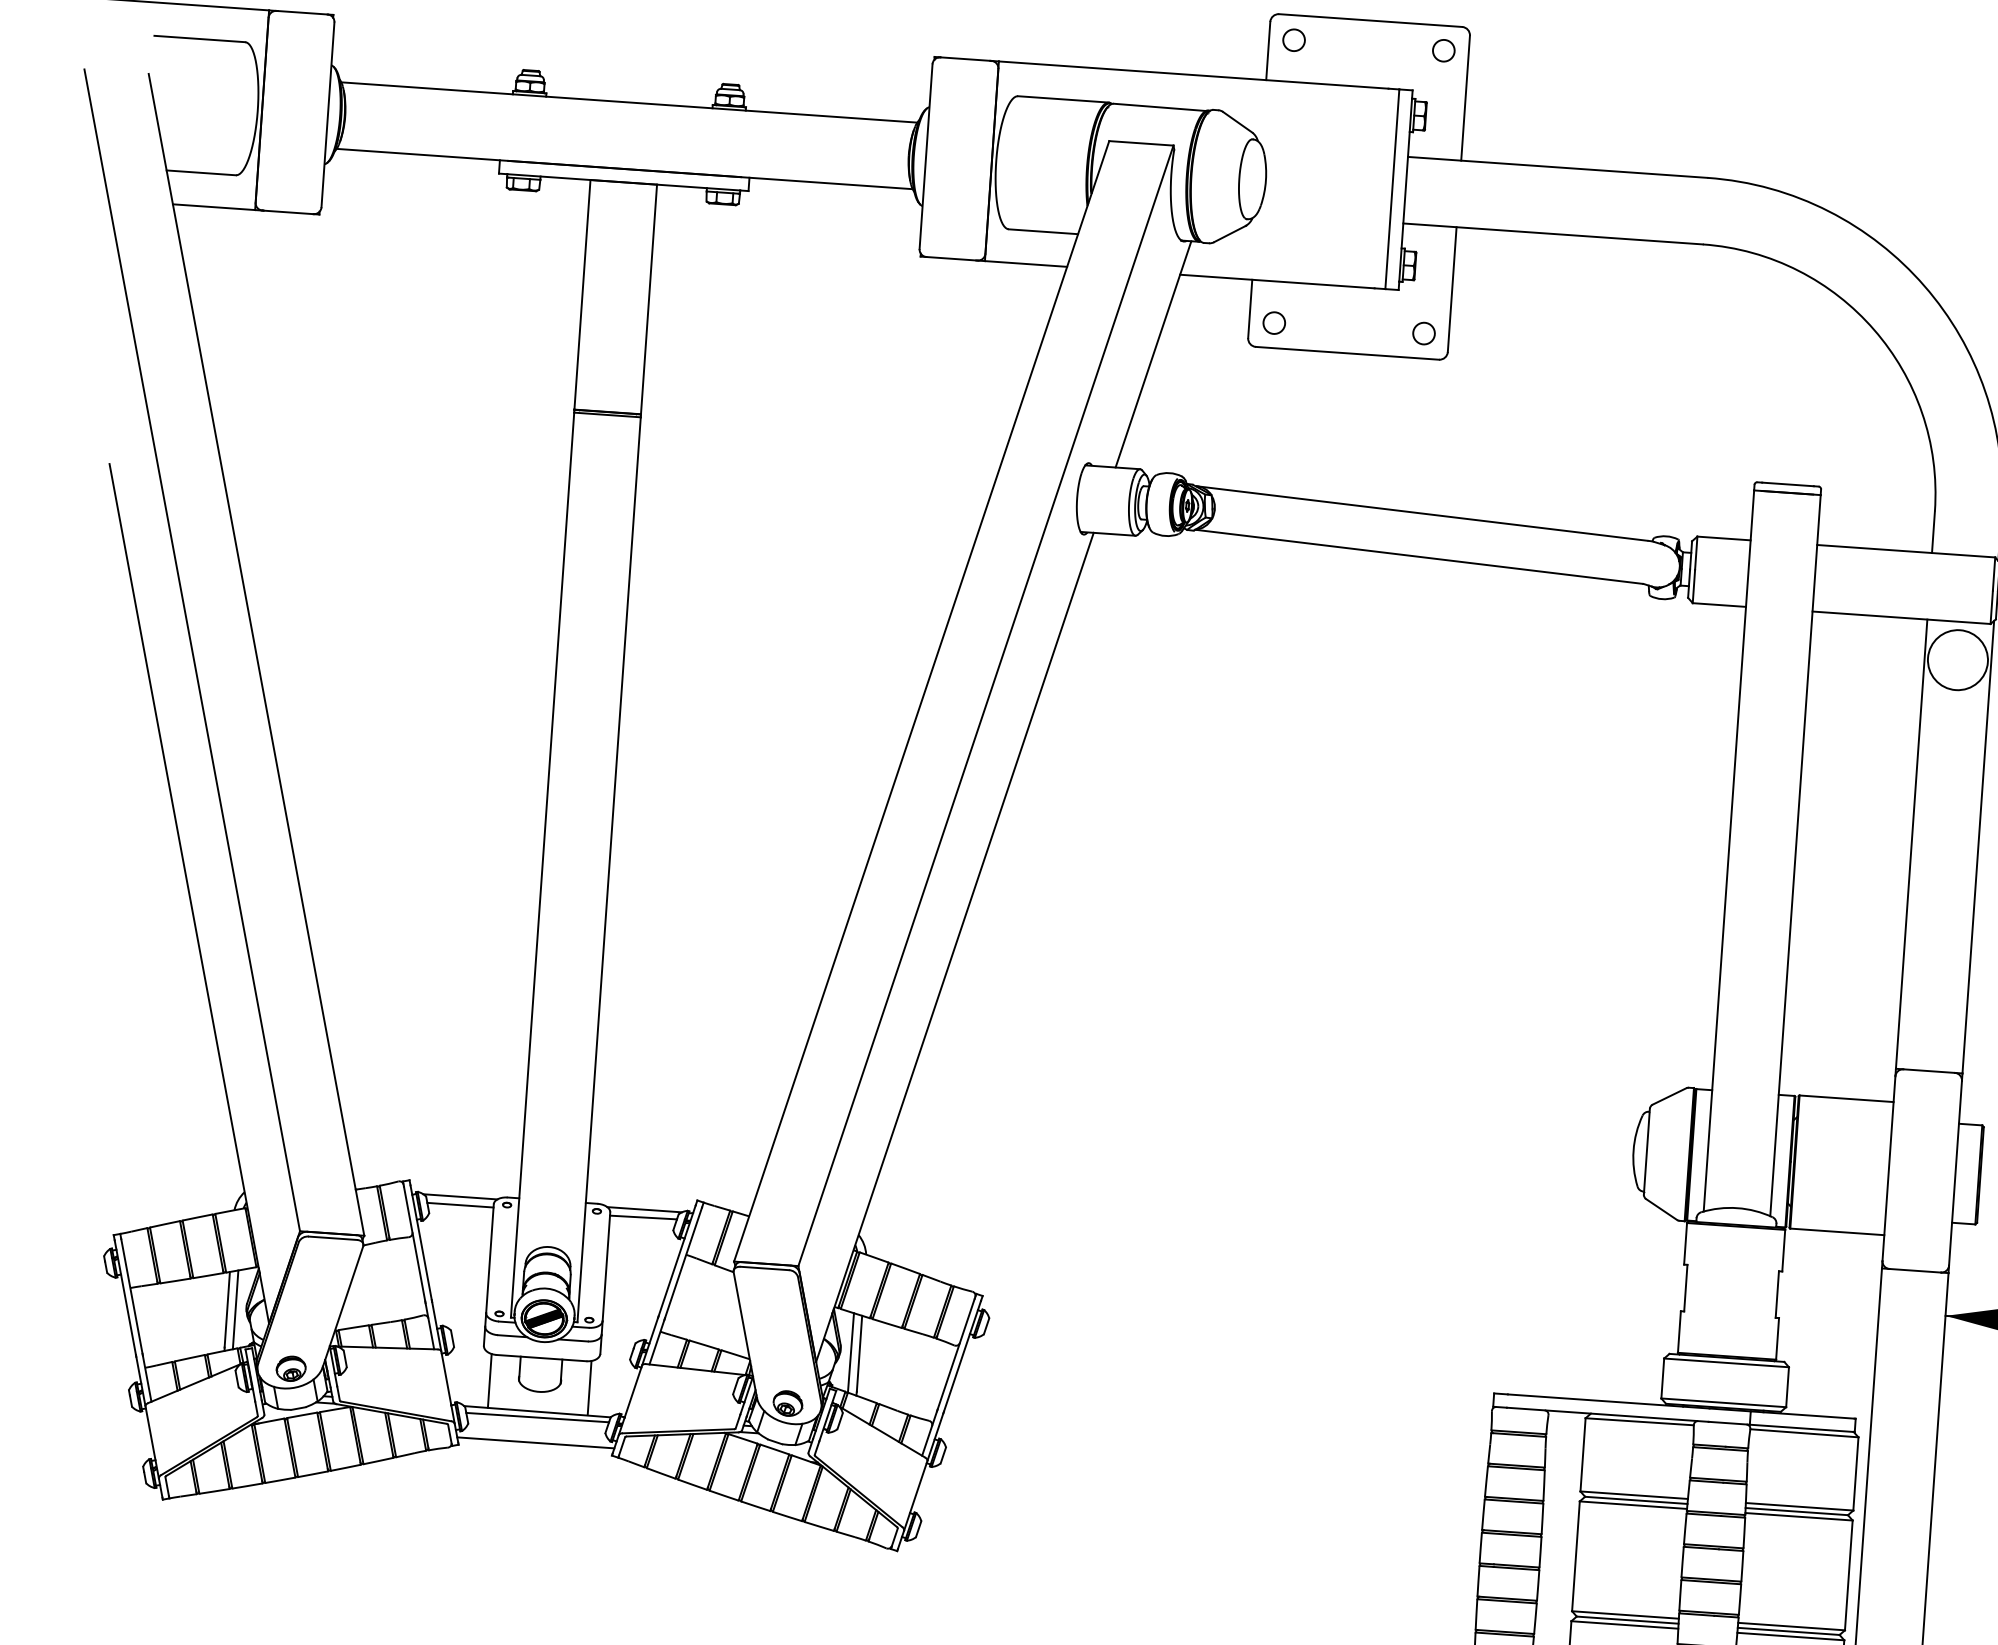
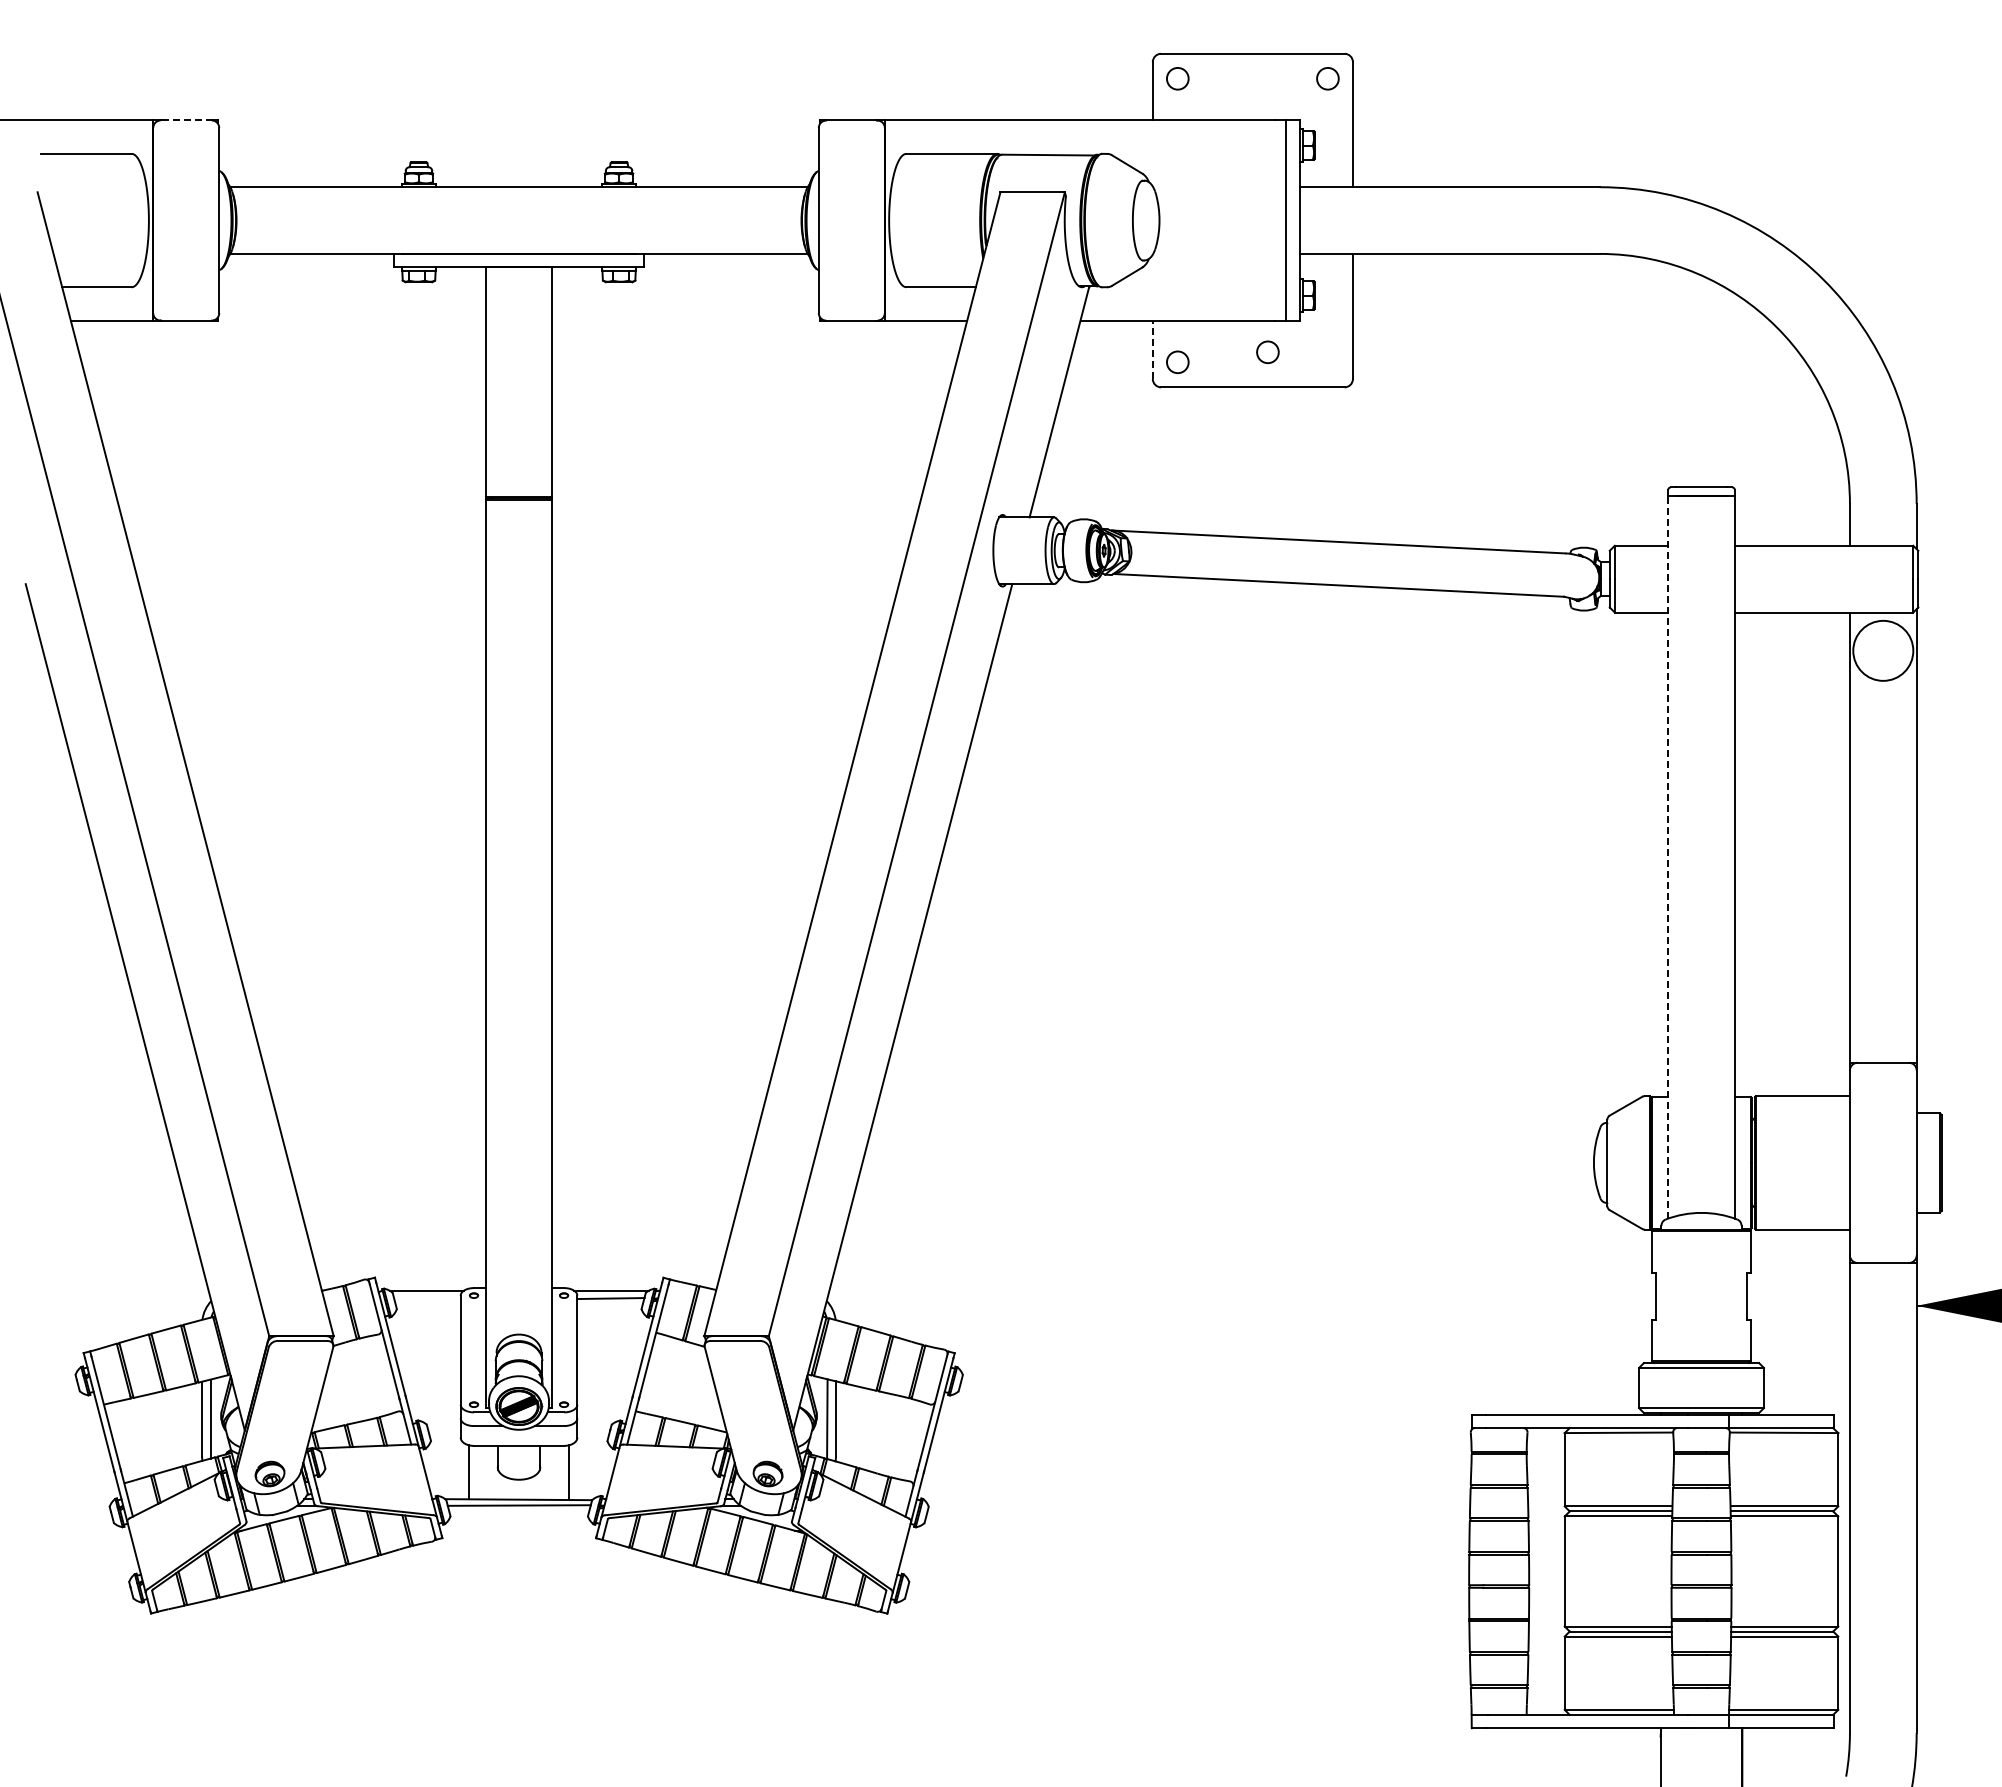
line: (302, 12) -> (186, 120), solid -> dashed
line: (1249, 308) -> (1152, 349), solid -> dashed
circle: (1423, 332) -> (1267, 351), moved
line: (1729, 850) -> (1668, 856), solid -> dashed
line: (460, 1205) -> (427, 1299), removed
line: (535, 1442) -> (518, 1530), removed

